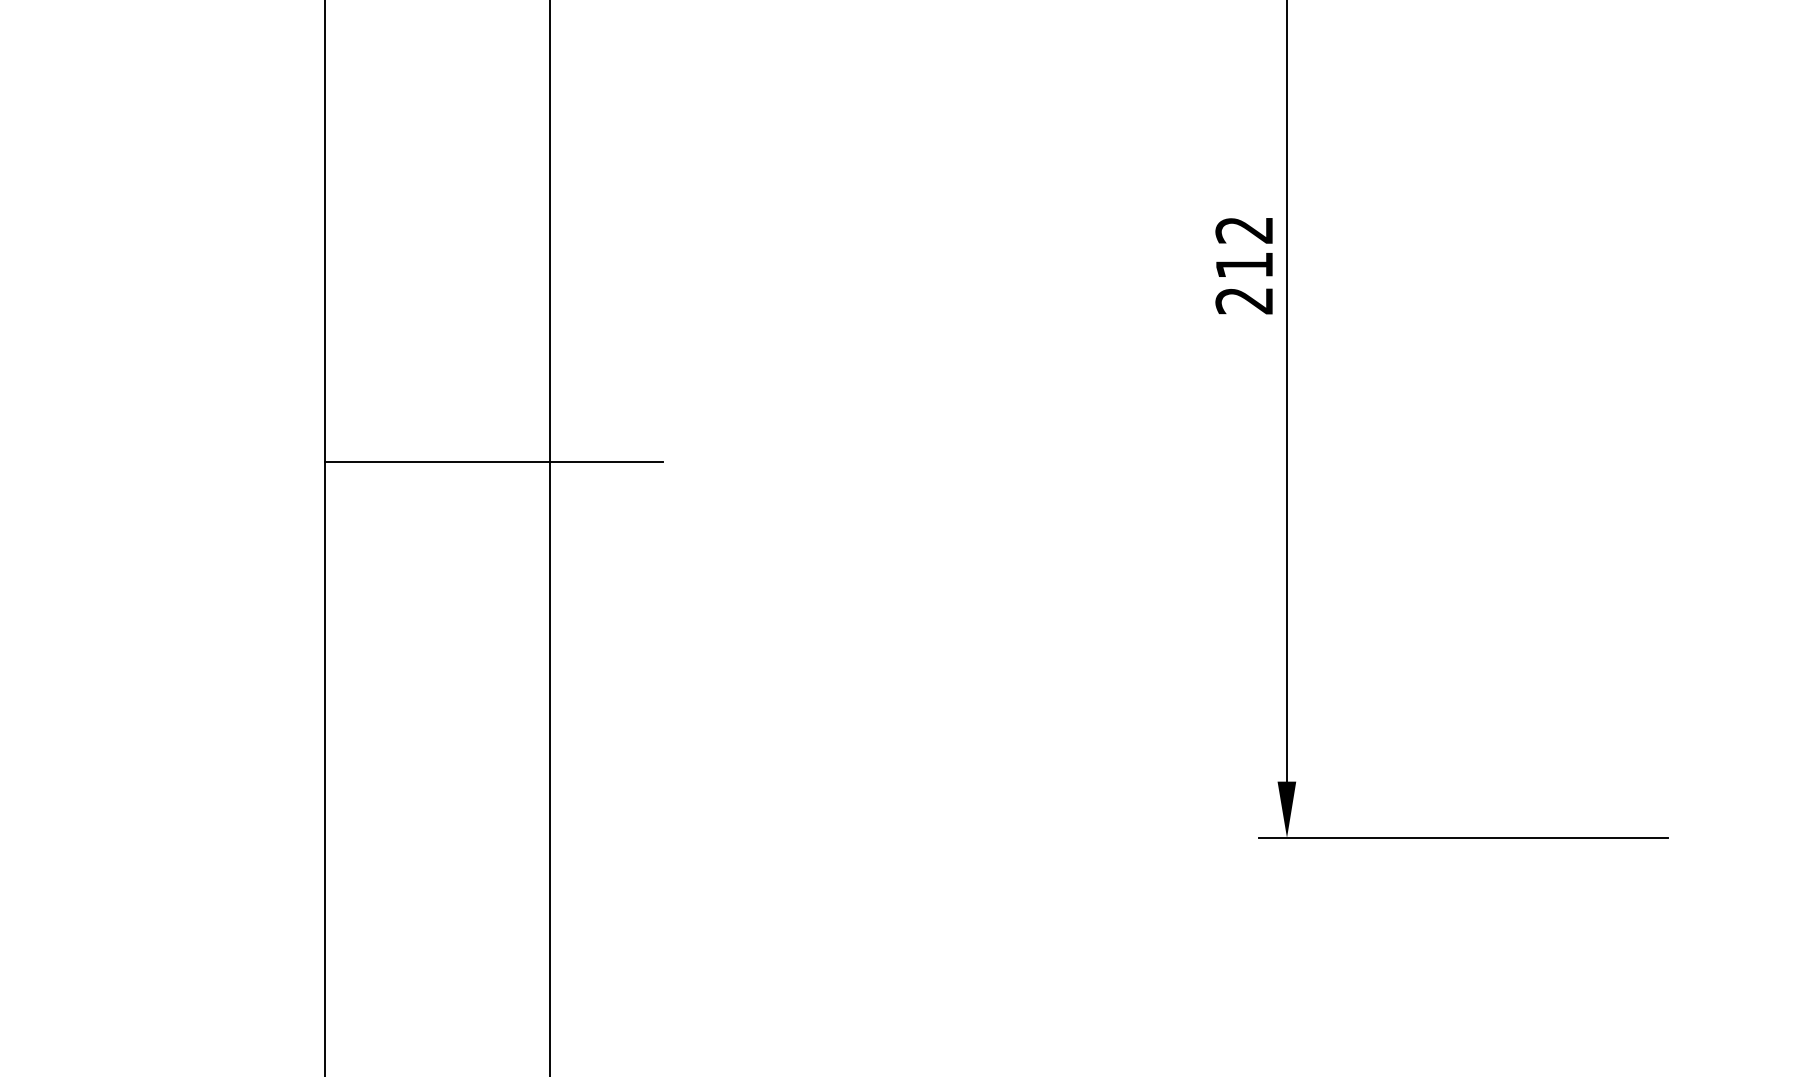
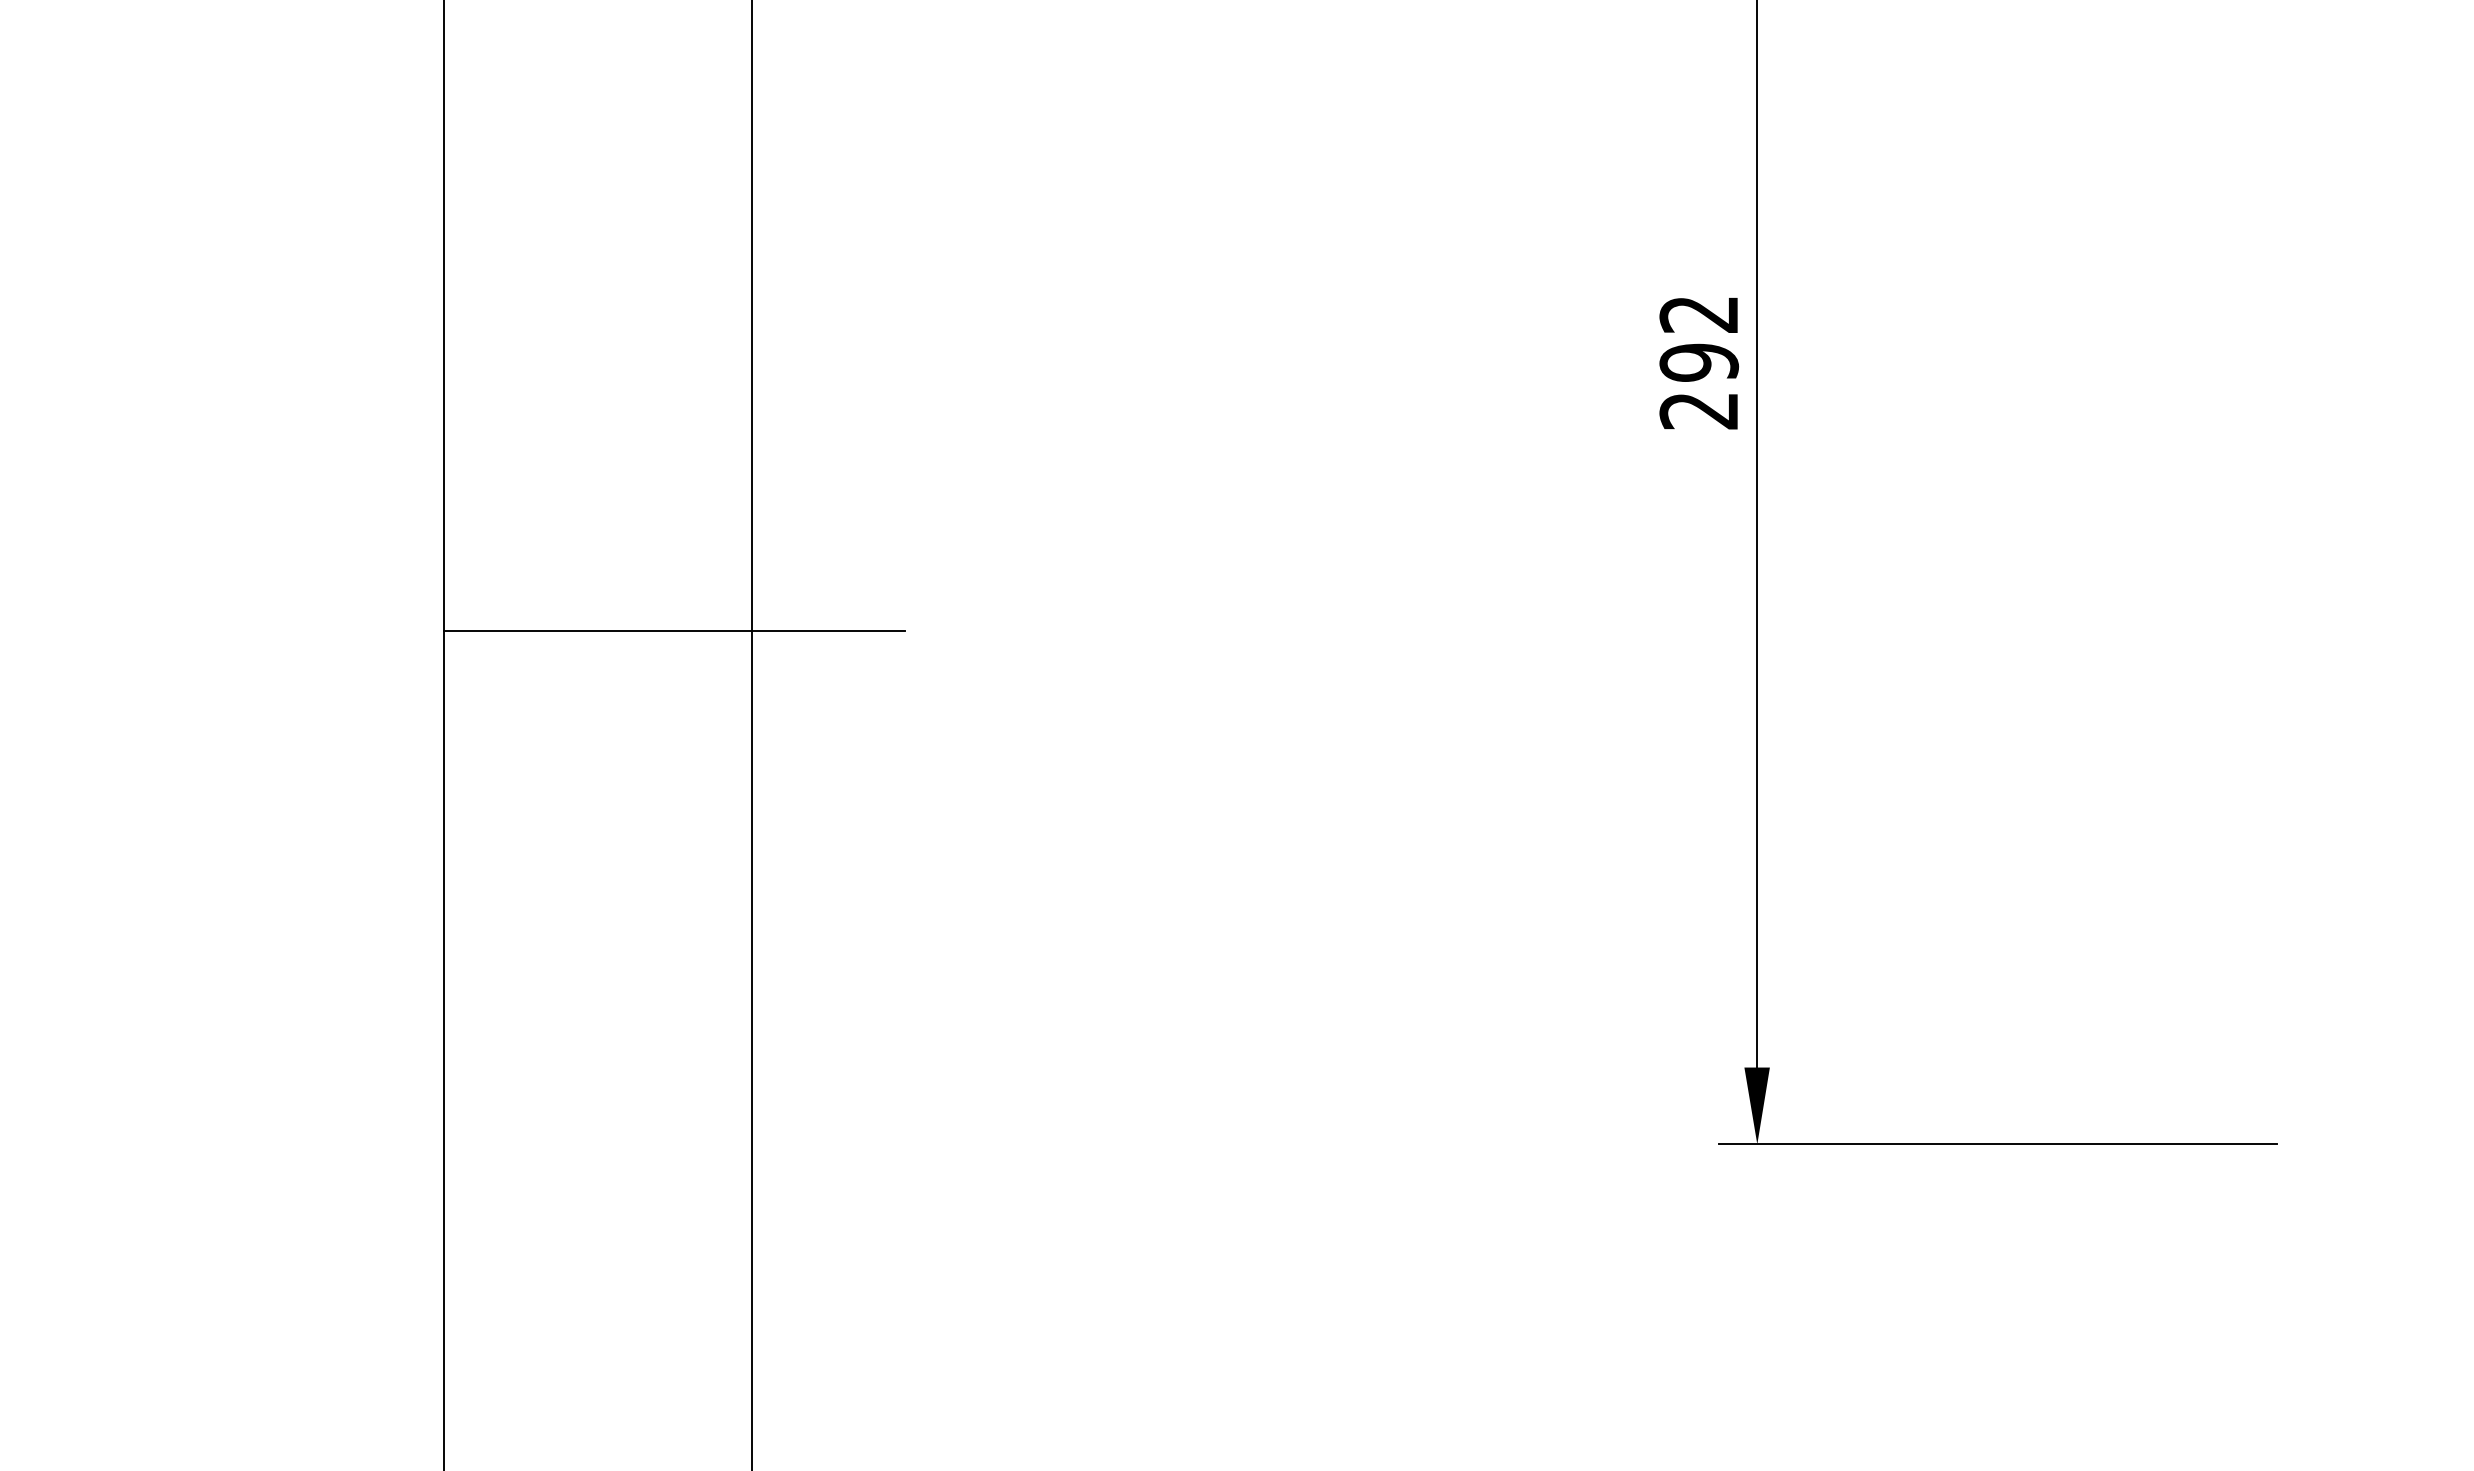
text: (1244, 265) -> (1699, 362), 212 -> 292

